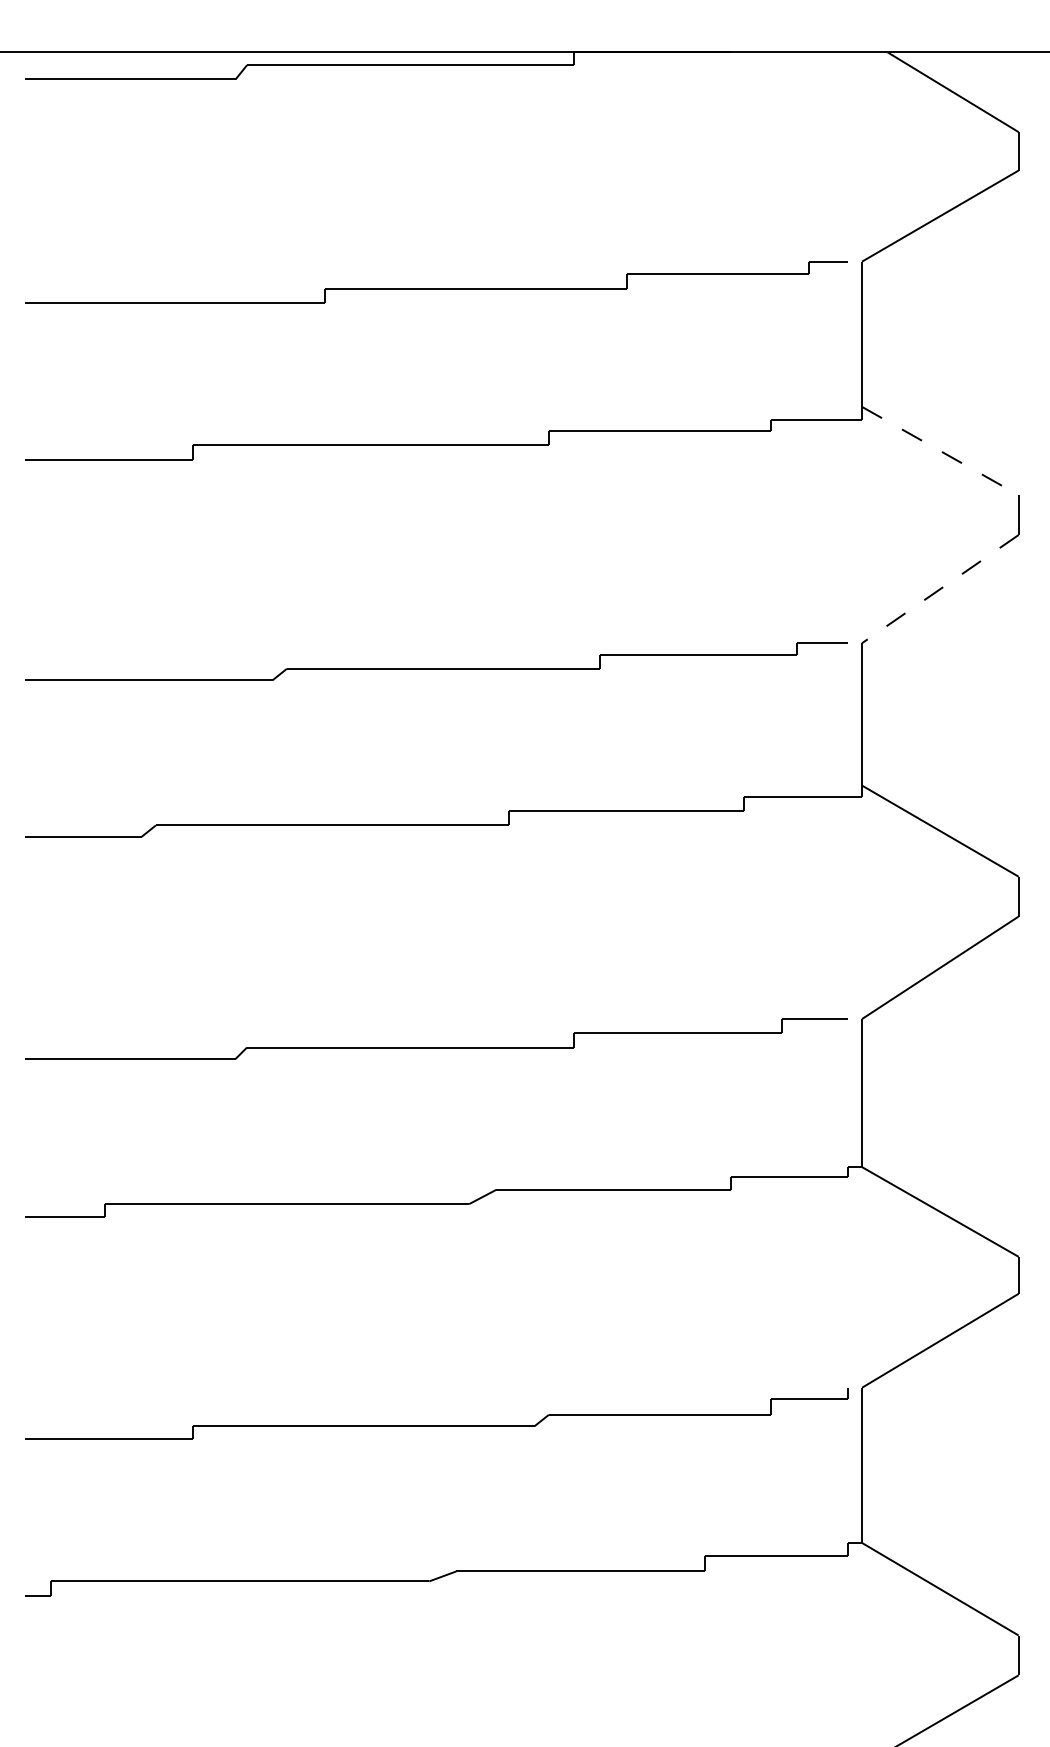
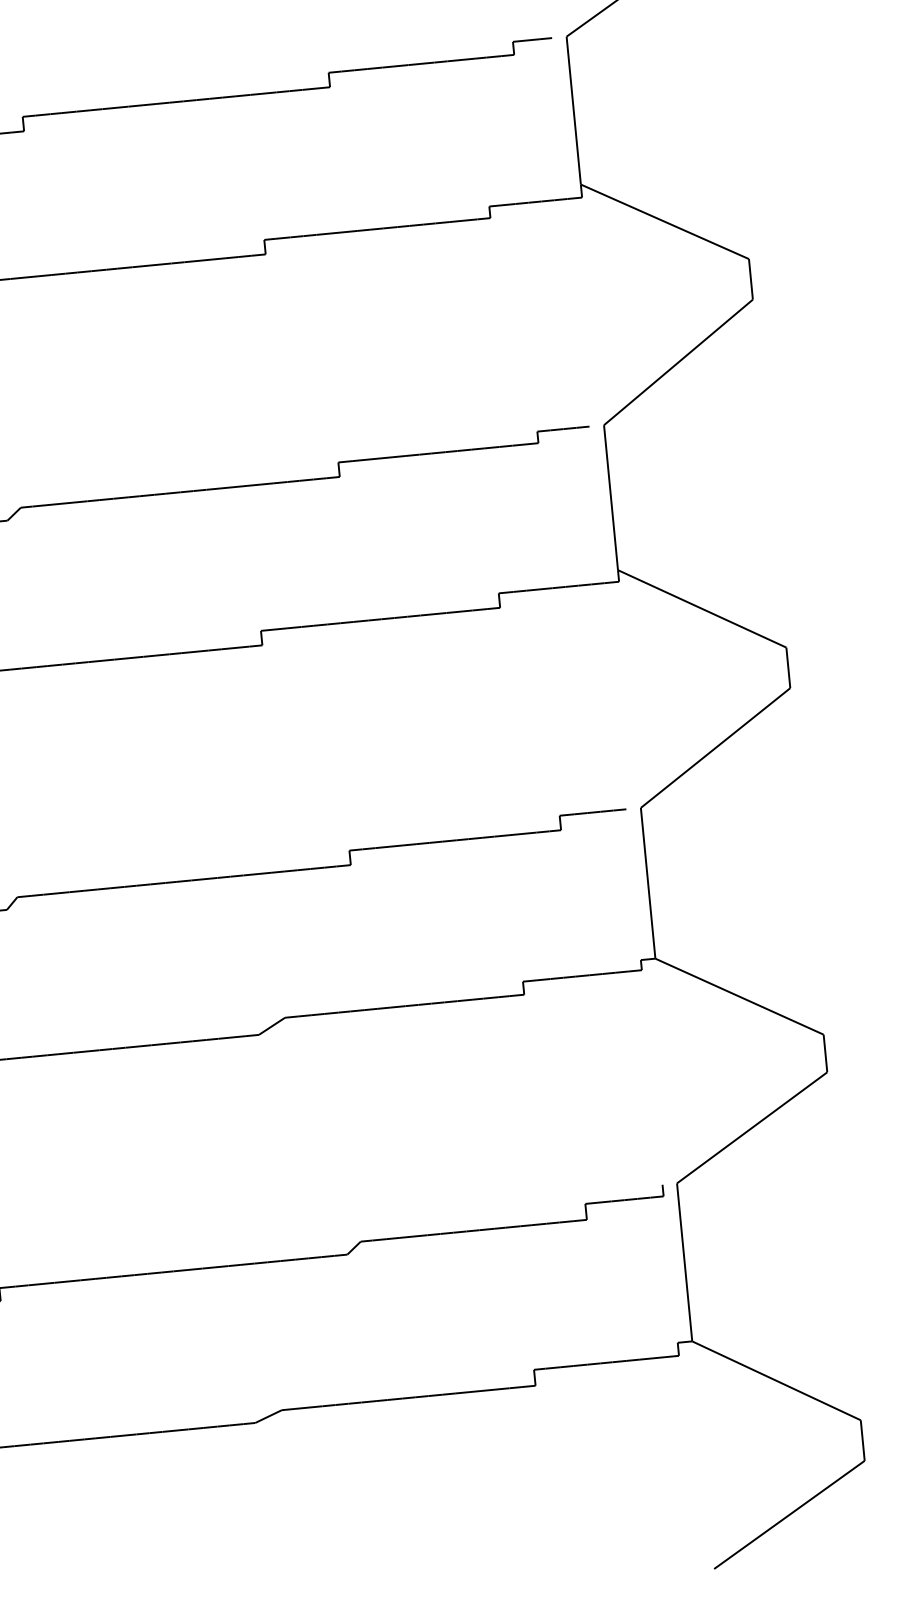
line: (940, 451) -> (665, 222), dashed -> solid
line: (939, 589) -> (677, 362), dashed -> solid

